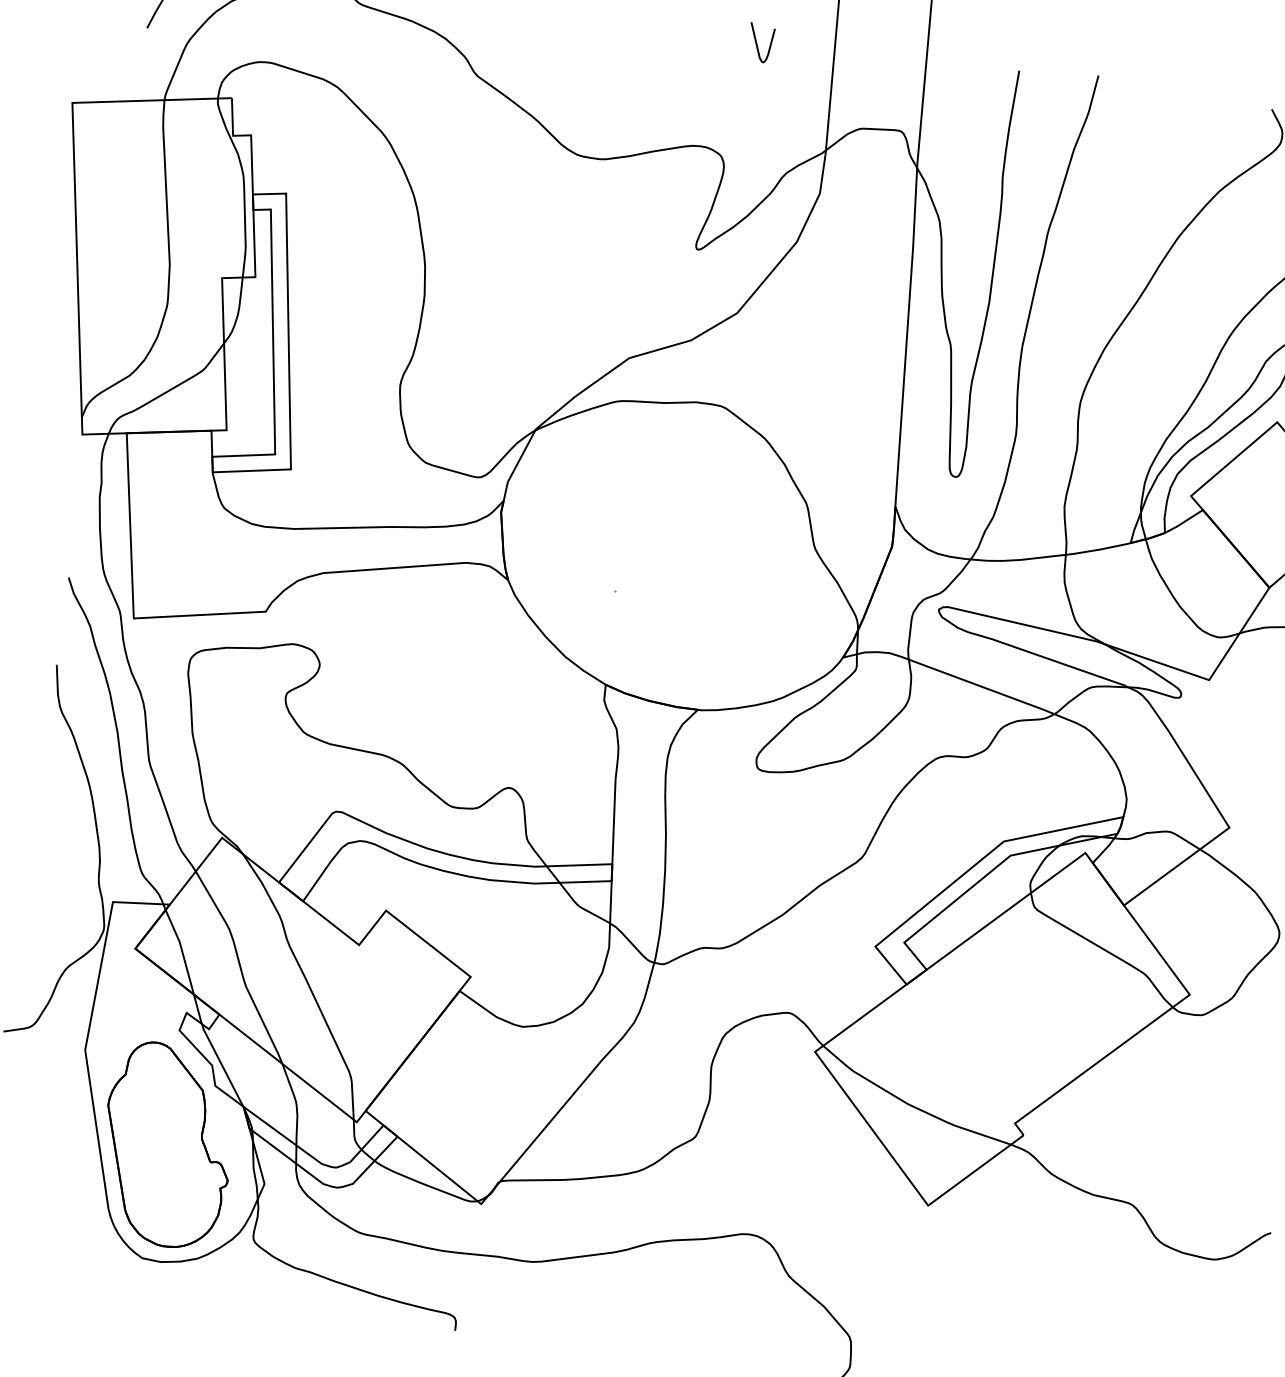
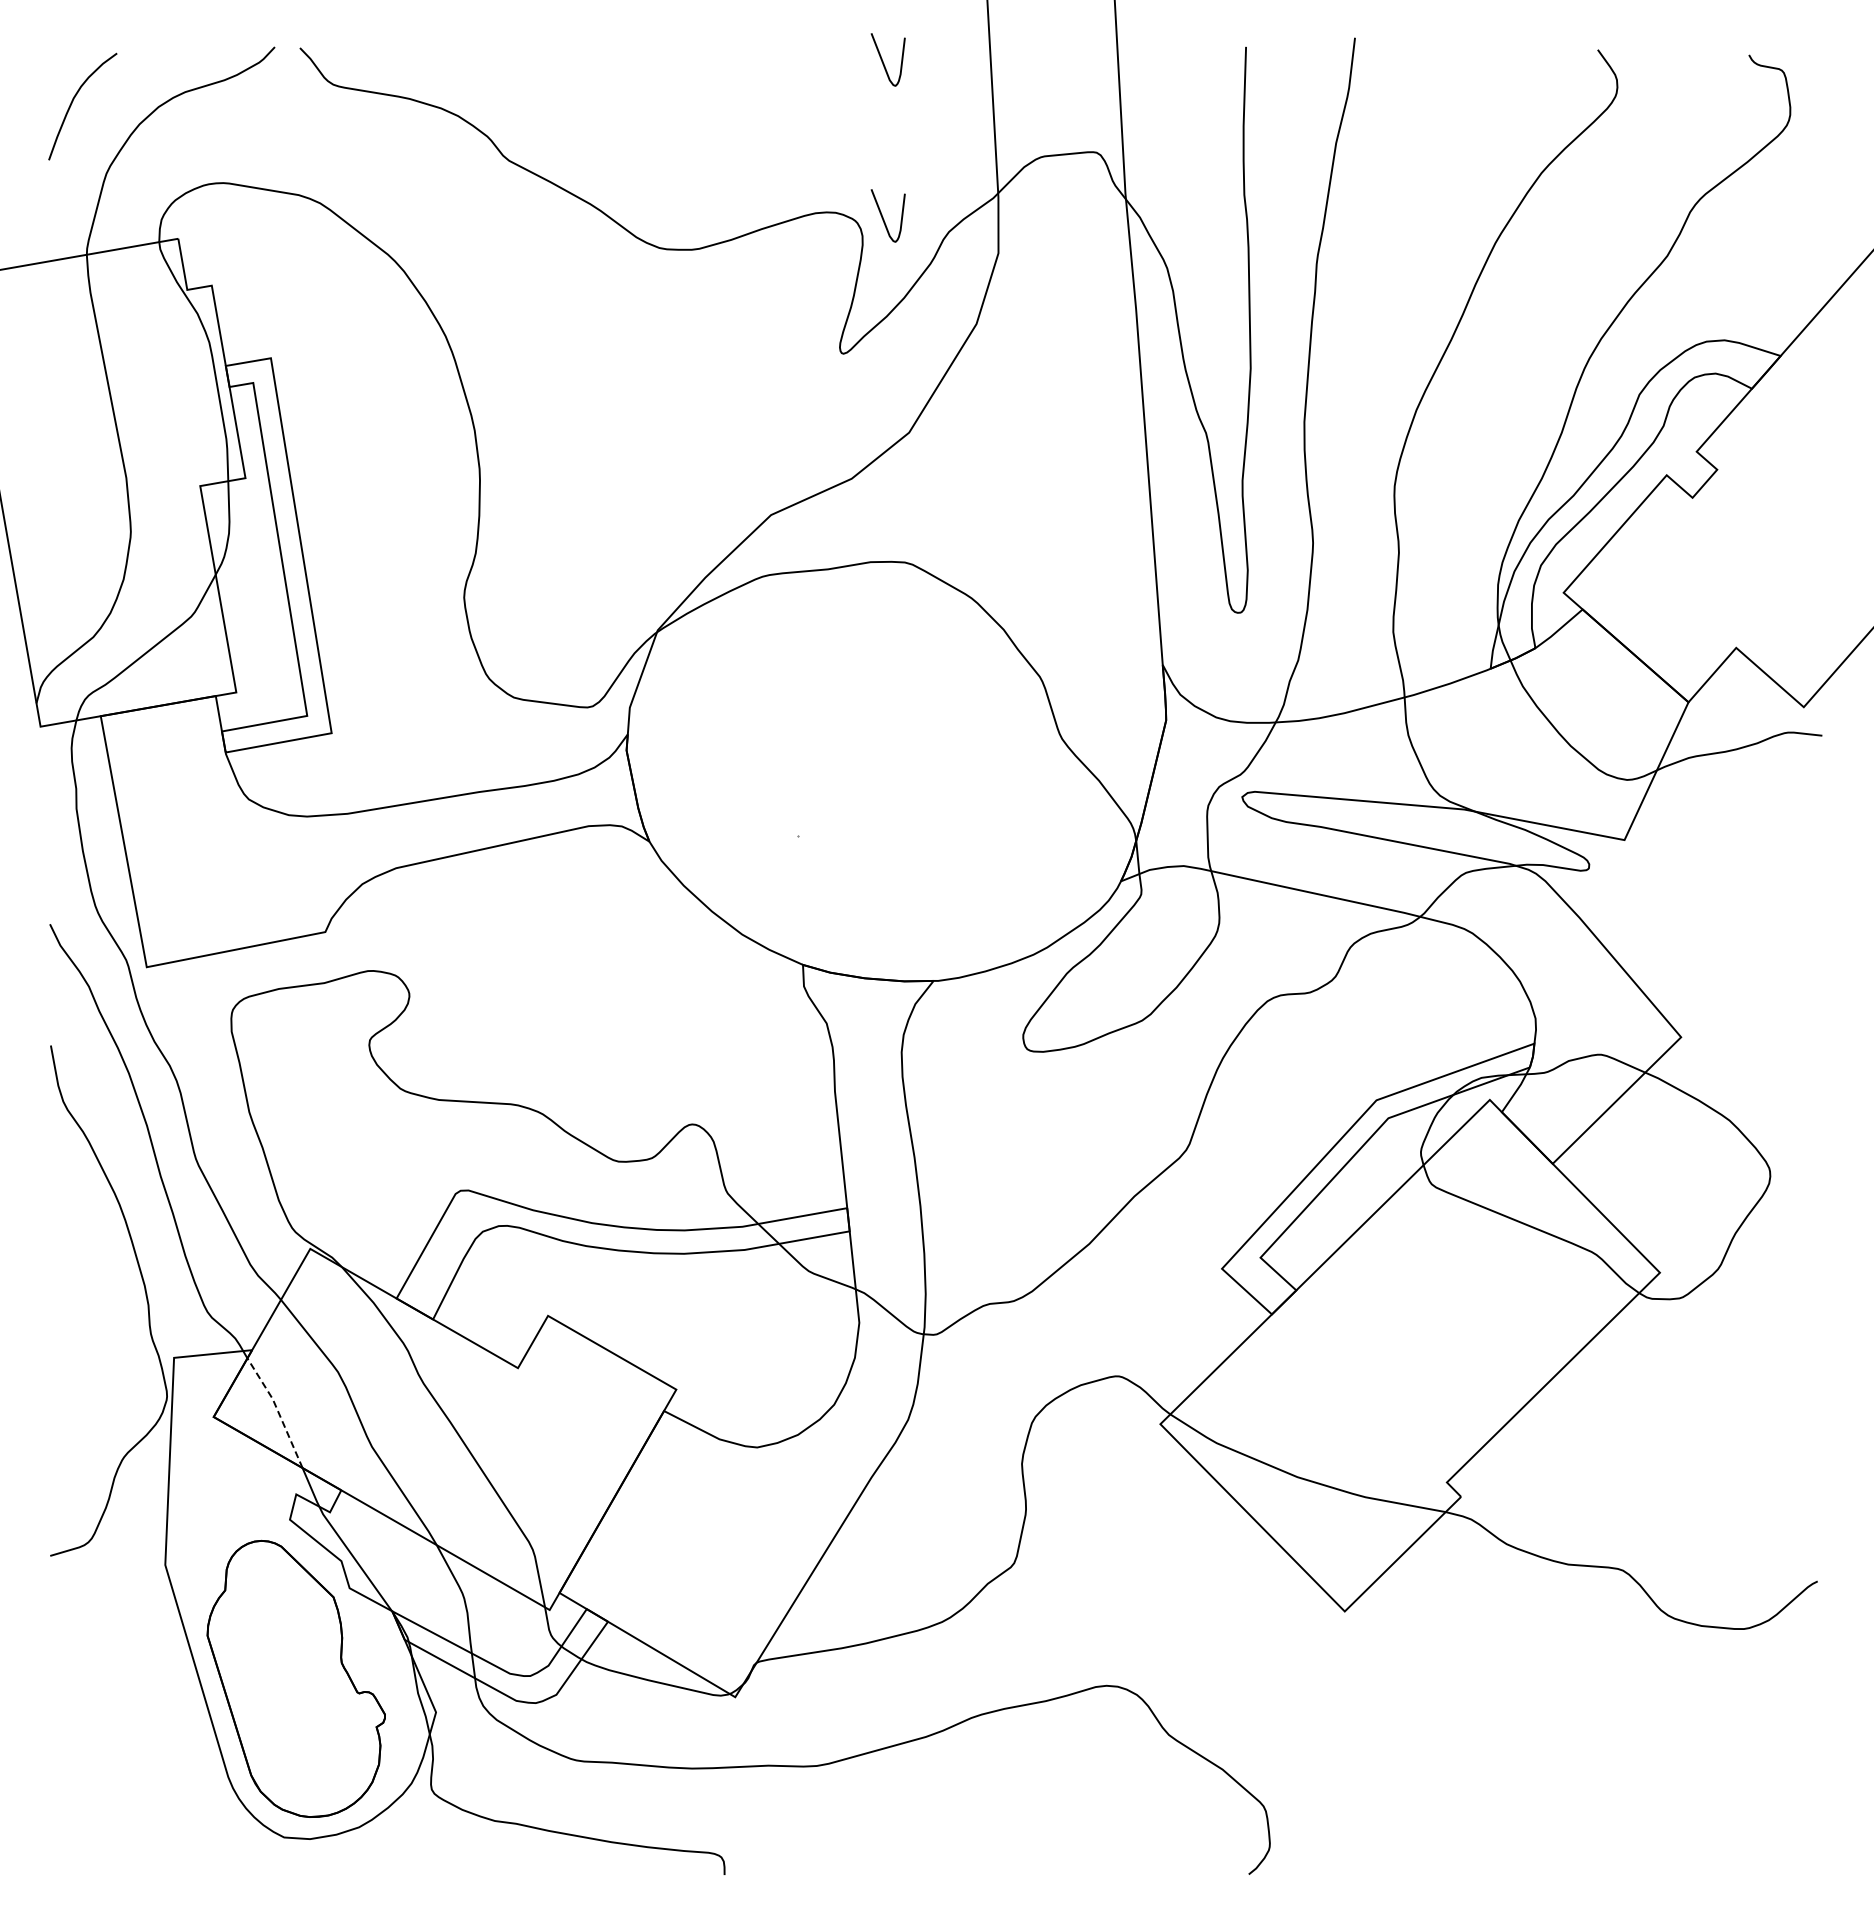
curve: (741, 155) -> (883, 217), added
line: (181, 950) -> (277, 1410), solid -> dashed

